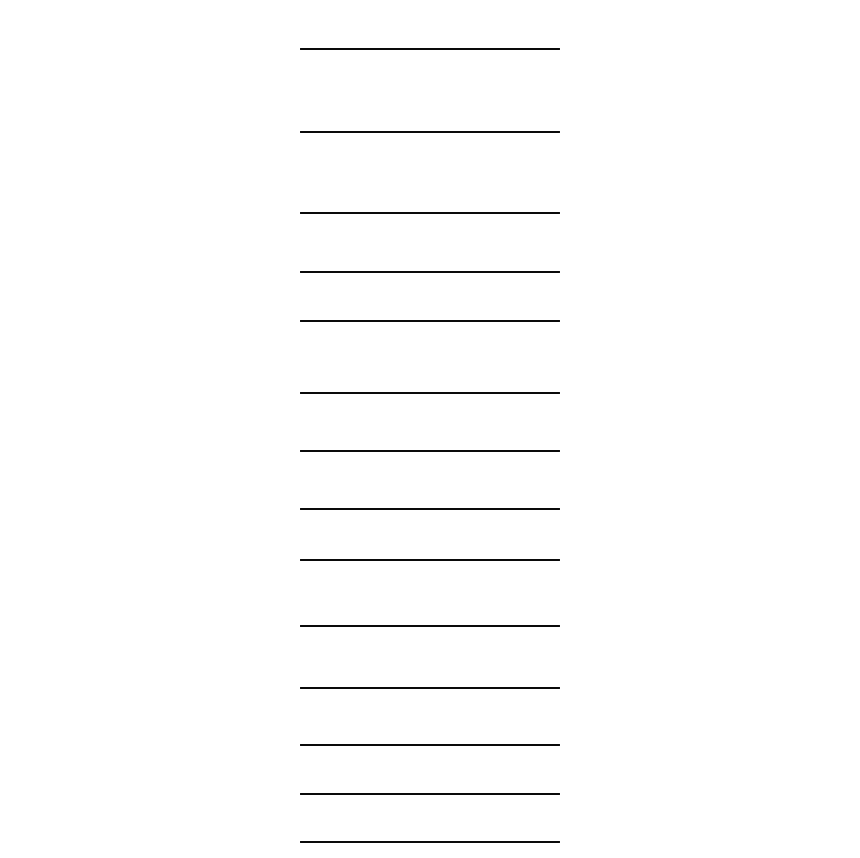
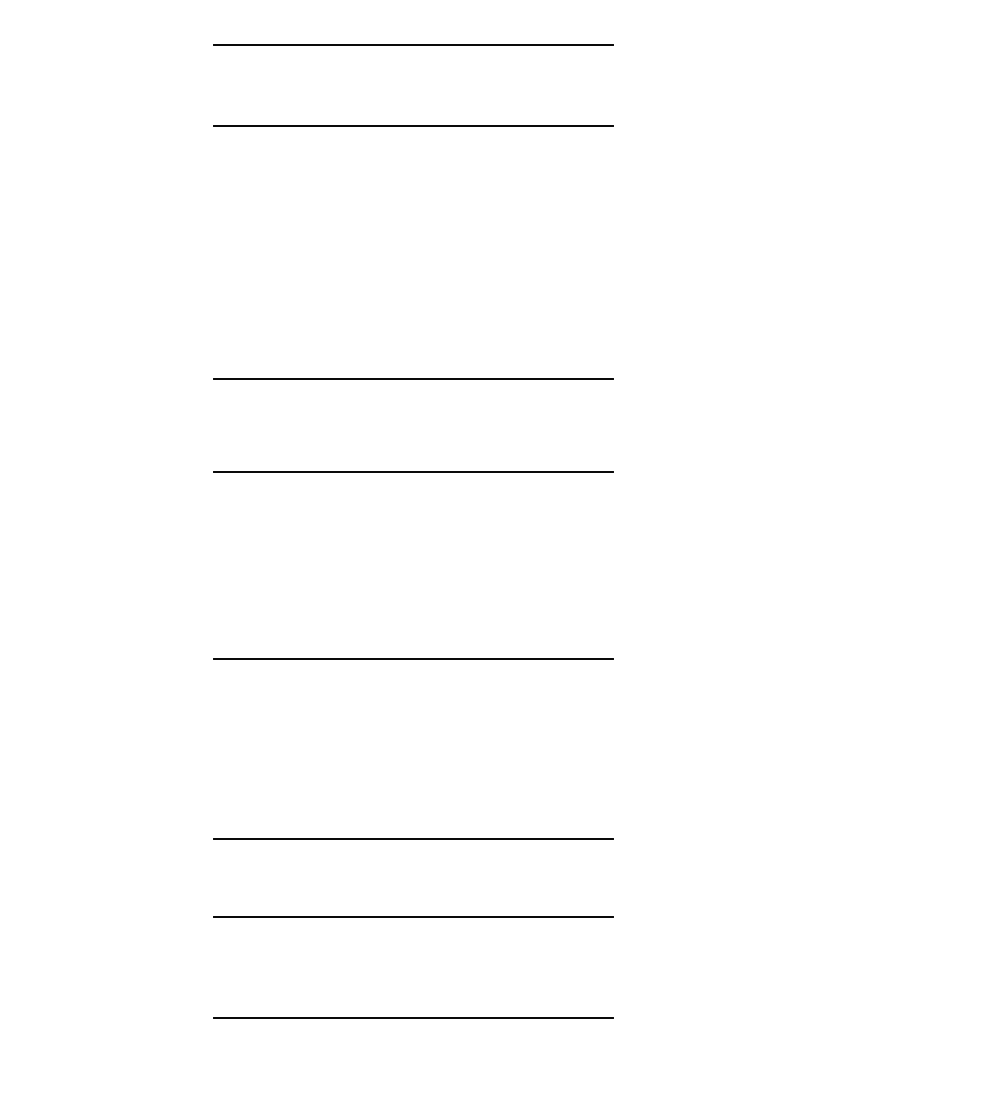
line: (429, 132) -> (412, 255), removed
line: (429, 320) -> (412, 546), removed
line: (429, 451) -> (412, 749), removed

